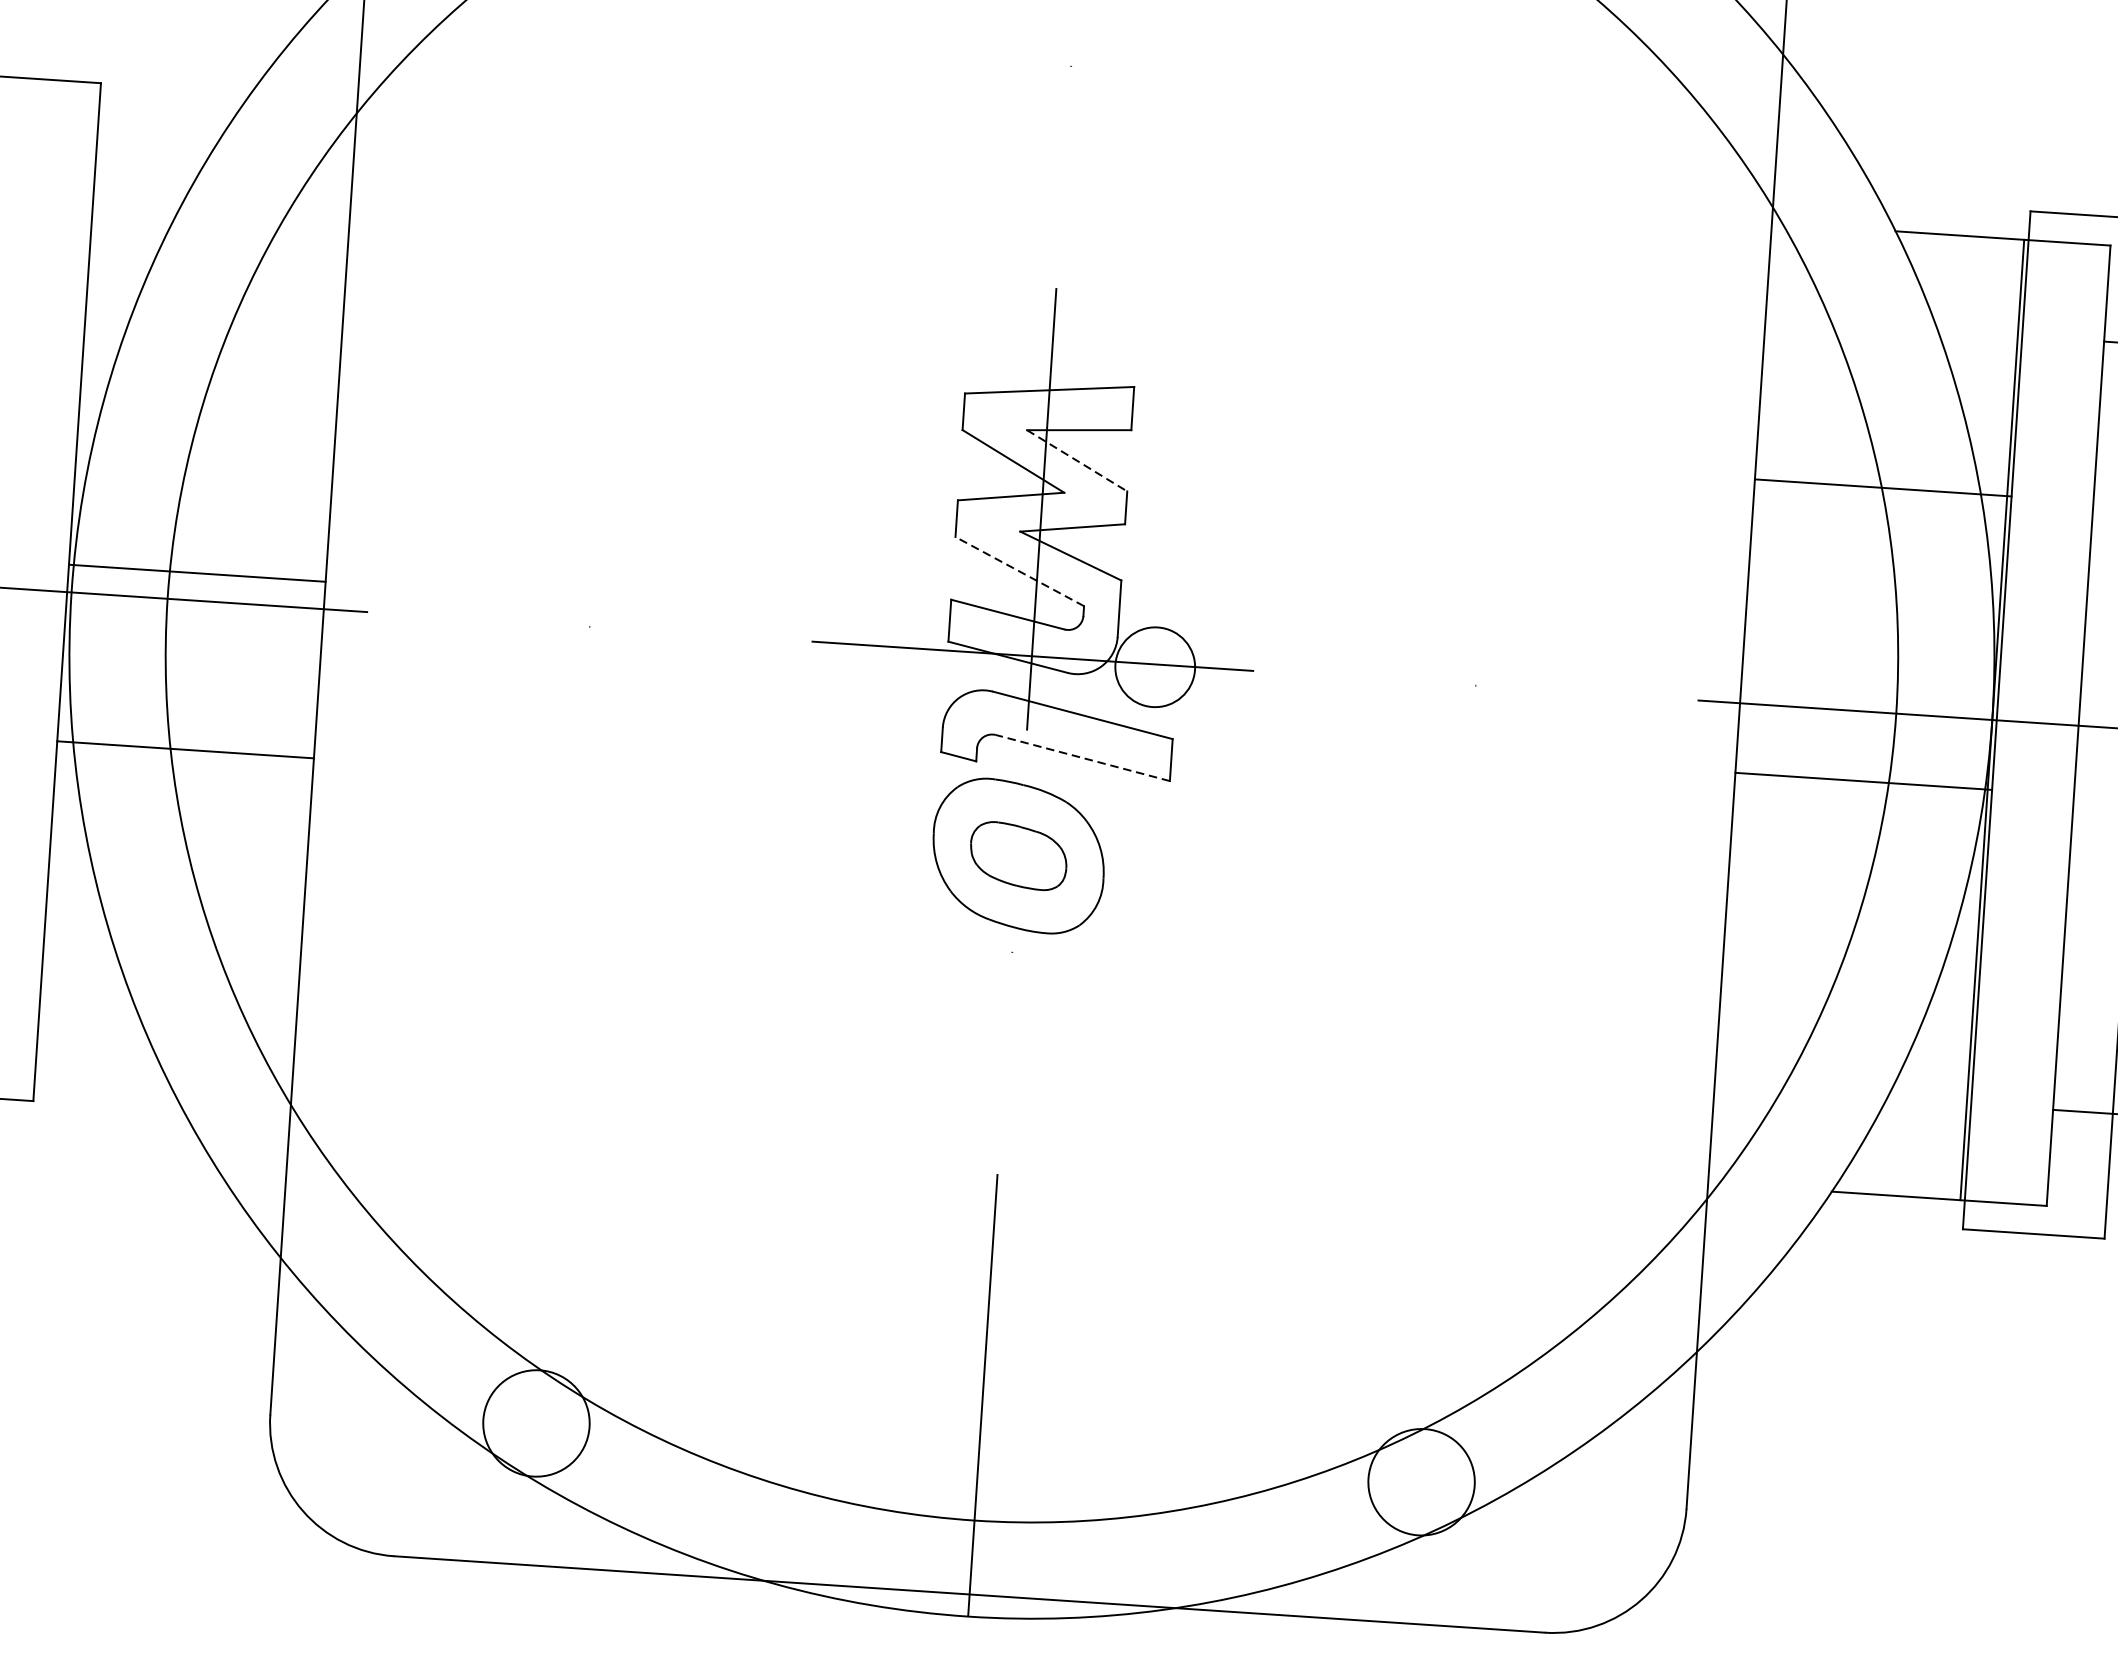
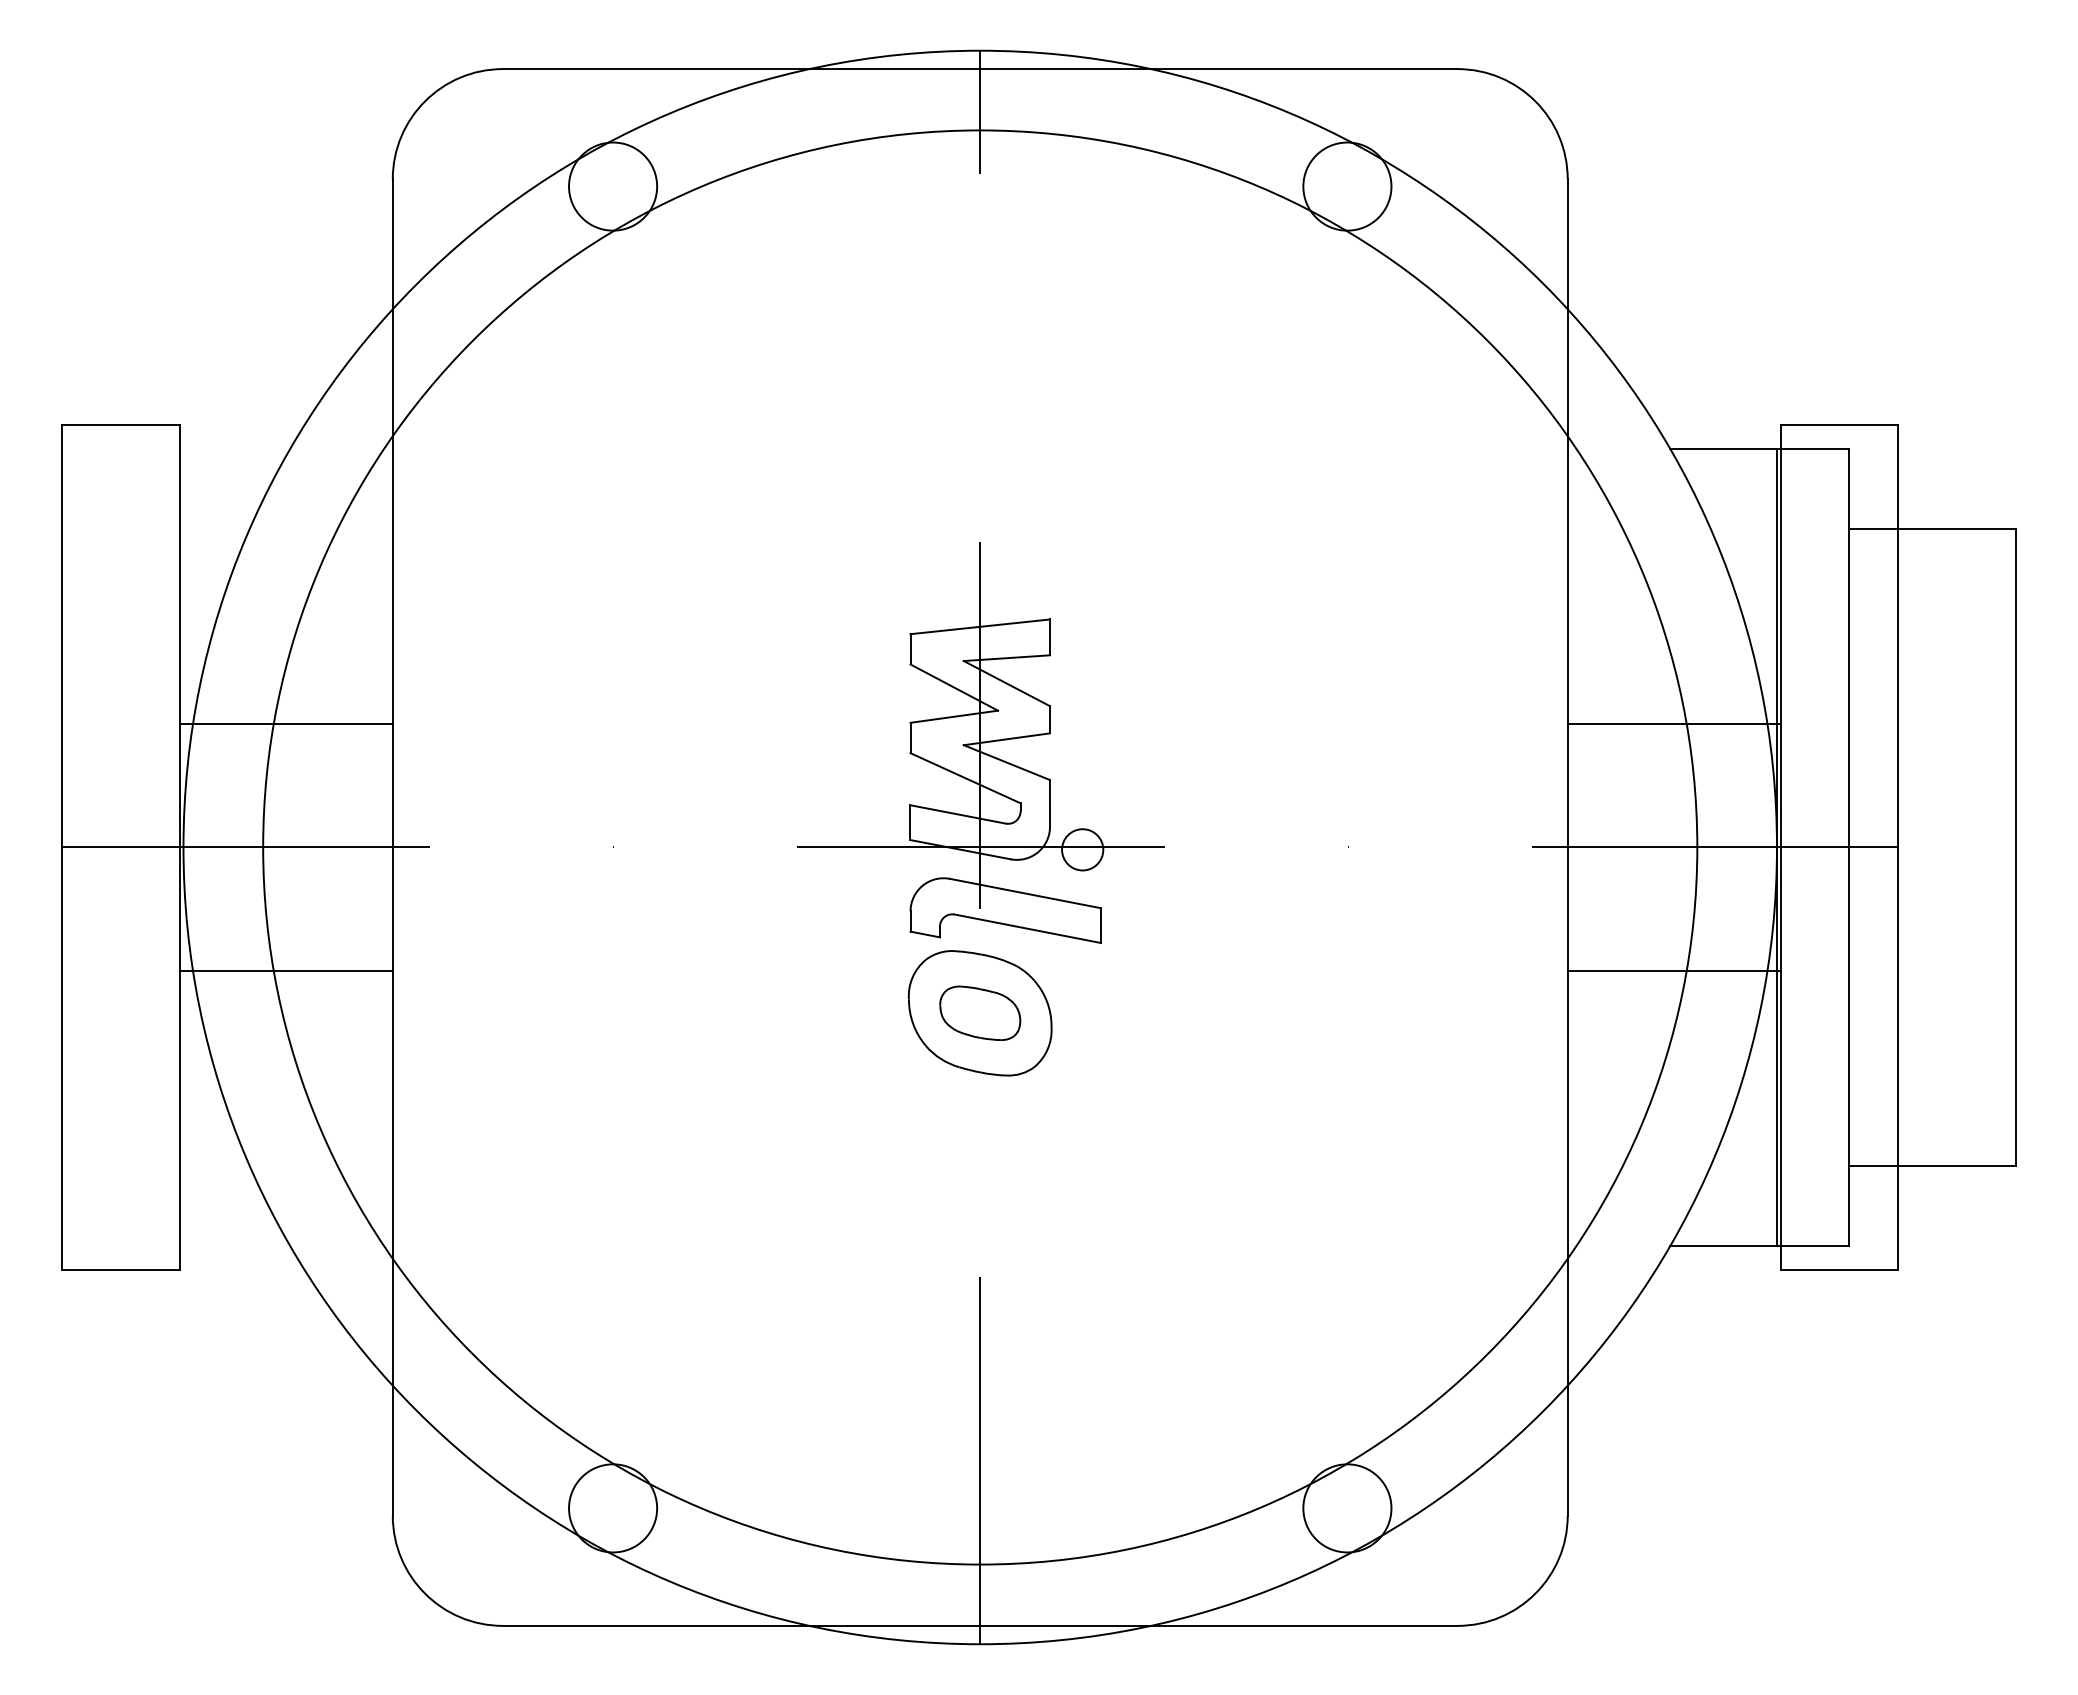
line: (1076, 460) -> (1006, 683), dashed -> solid
line: (1882, 487) -> (1673, 723), moved
line: (1019, 571) -> (965, 778), dashed -> solid
line: (196, 572) -> (285, 723), moved
circle: (1155, 666) -> (1082, 849), size x0.62
line: (1082, 757) -> (1027, 928), dashed -> solid
line: (1862, 781) -> (1673, 971), moved

